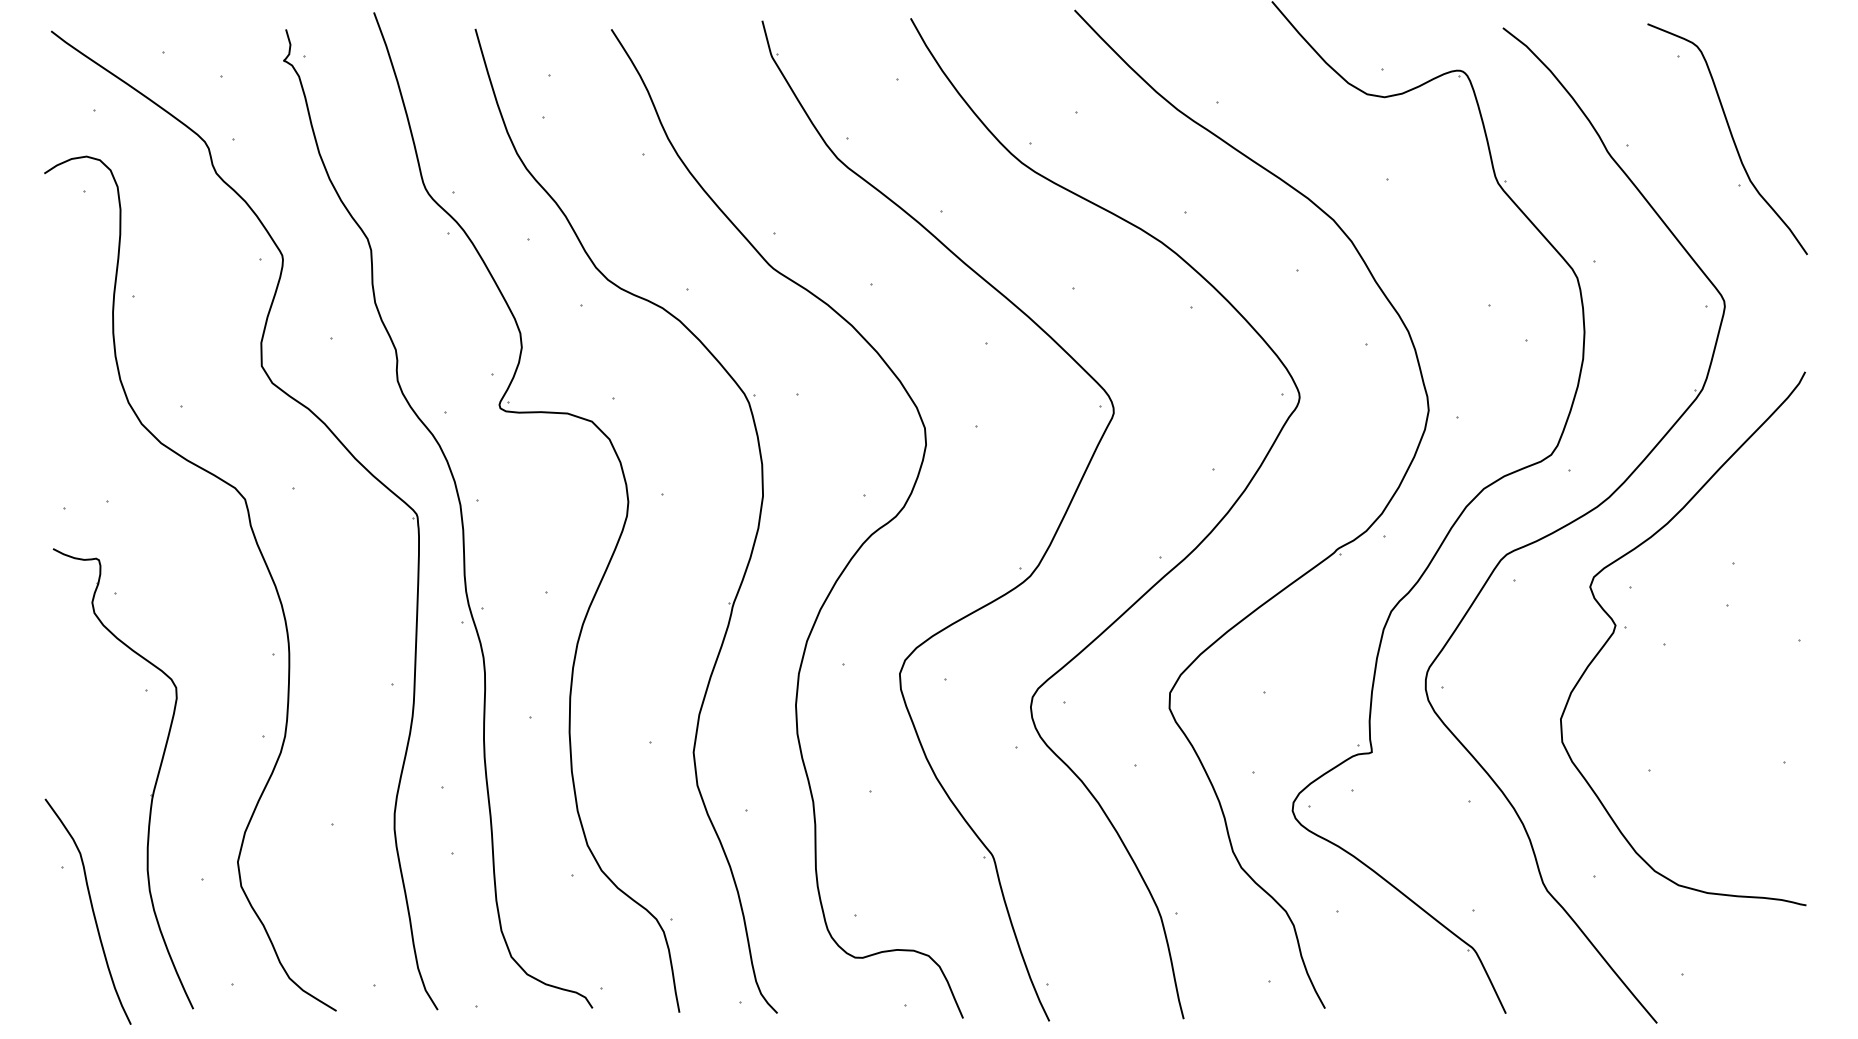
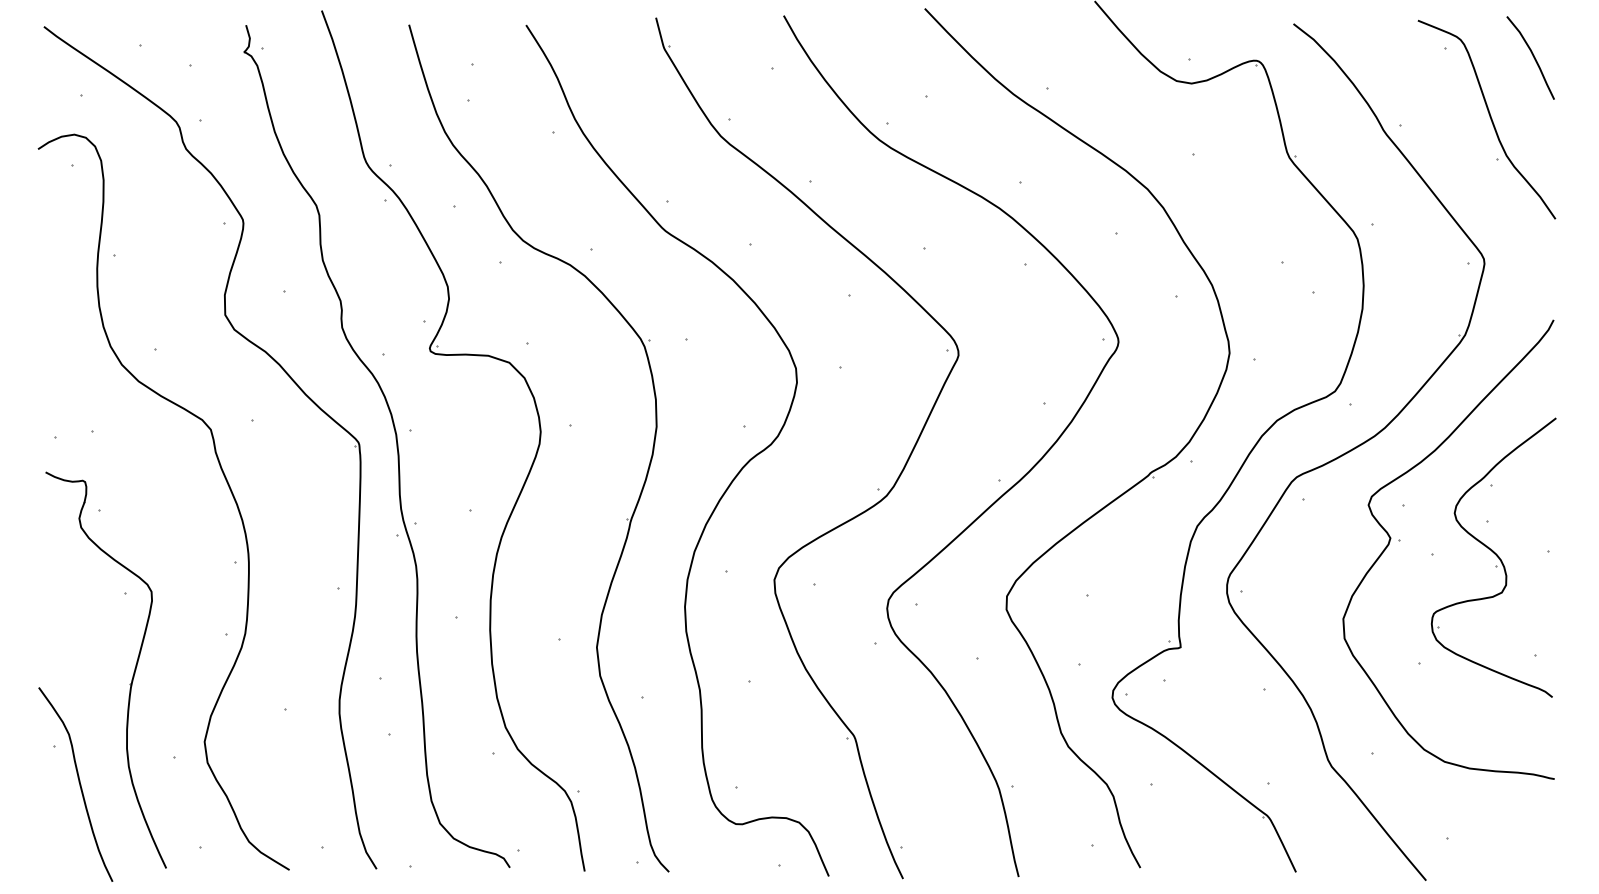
curve: (1781, 66) -> (1533, 57), added
part: (1735, 647) -> (1493, 557), added

